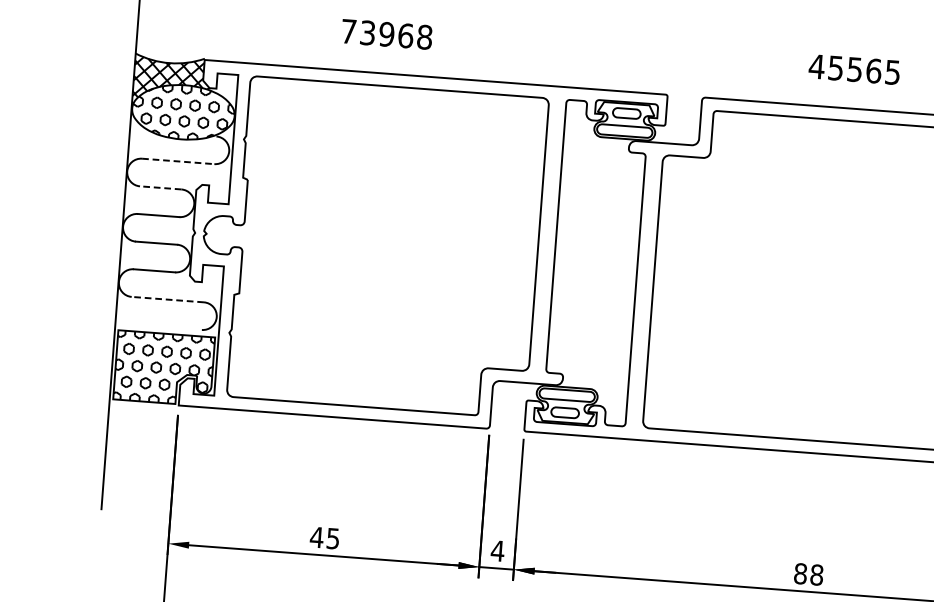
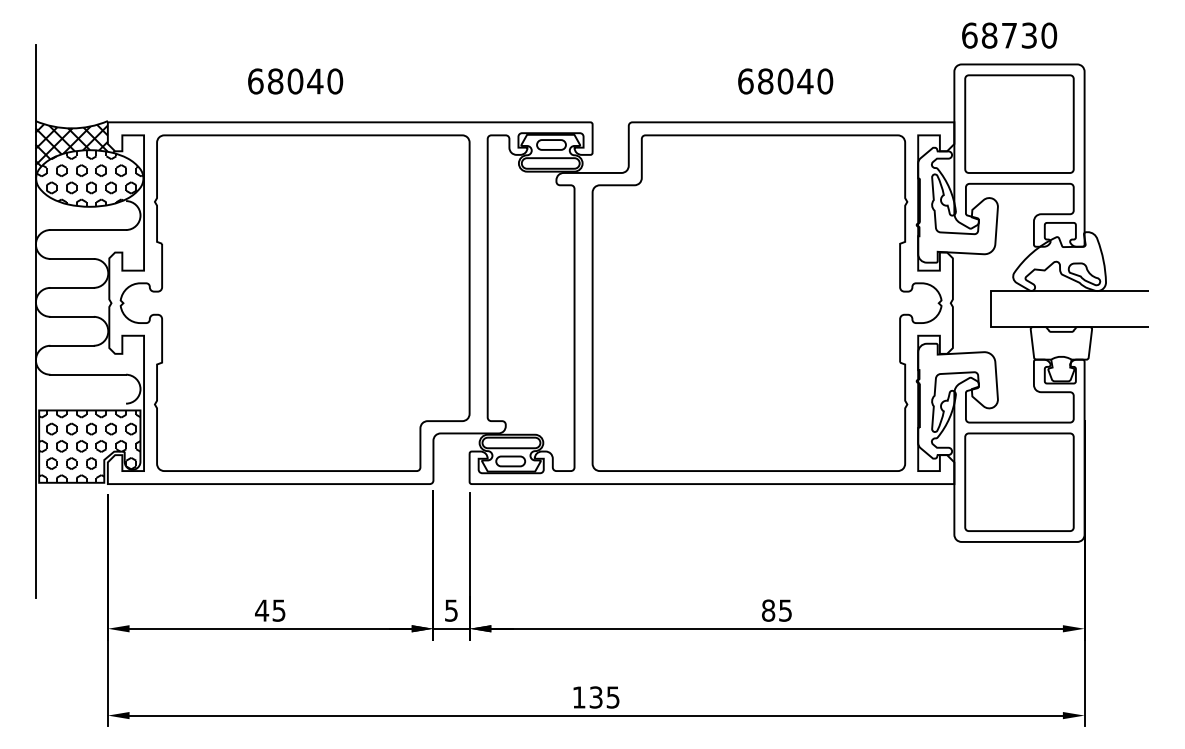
text: (386, 34) -> (295, 81), 73968 -> 68040
text: (854, 69) -> (785, 81), 45565 -> 68040
line: (178, 161) -> (88, 230), dashed -> solid
line: (161, 187) -> (72, 258), dashed -> solid
line: (168, 299) -> (88, 374), dashed -> solid
text: (497, 550) -> (451, 610), 4 -> 5
text: (816, 574) -> (785, 610), 88 -> 85

